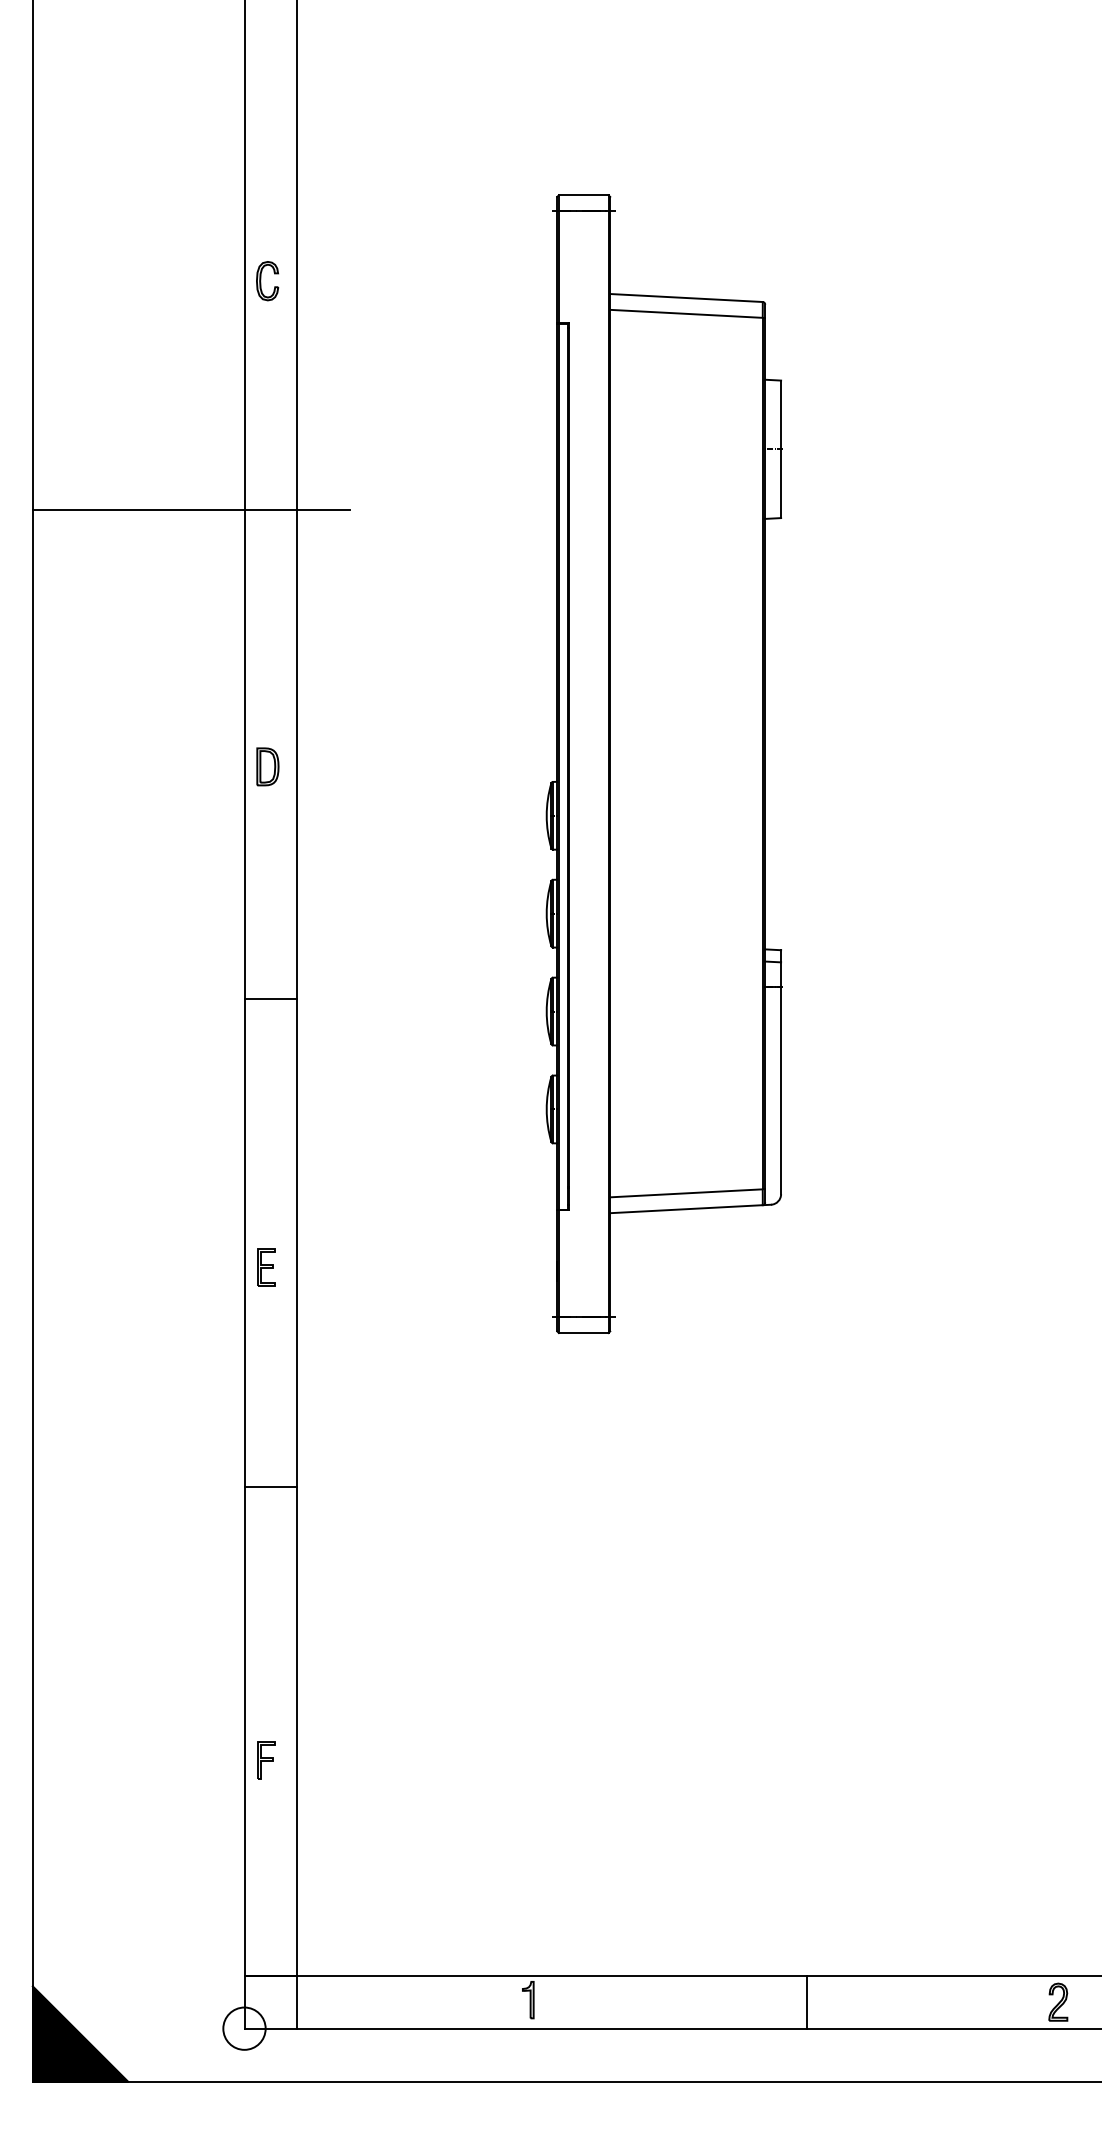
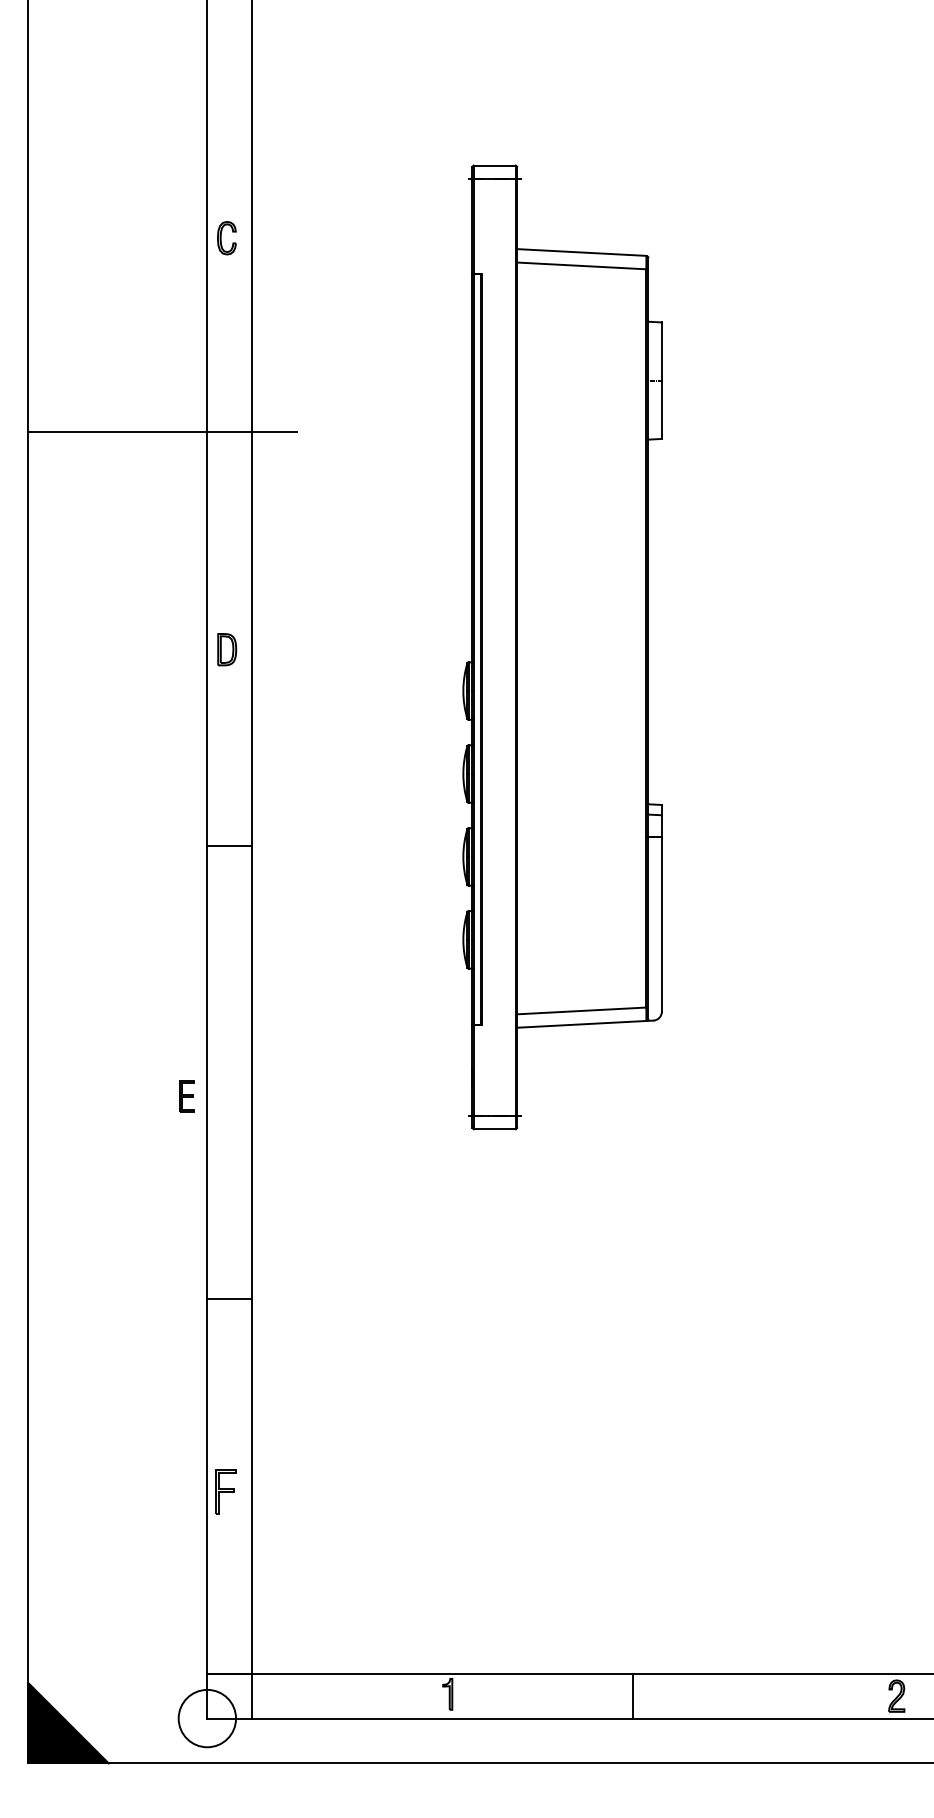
part: (266, 1267) -> (187, 1096), moved
line: (270, 1487) -> (229, 1299), moved
part: (266, 1760) -> (226, 1491), size x1.4
line: (806, 2001) -> (632, 1695), moved
circle: (244, 2028) -> (207, 1718), size x1.6

